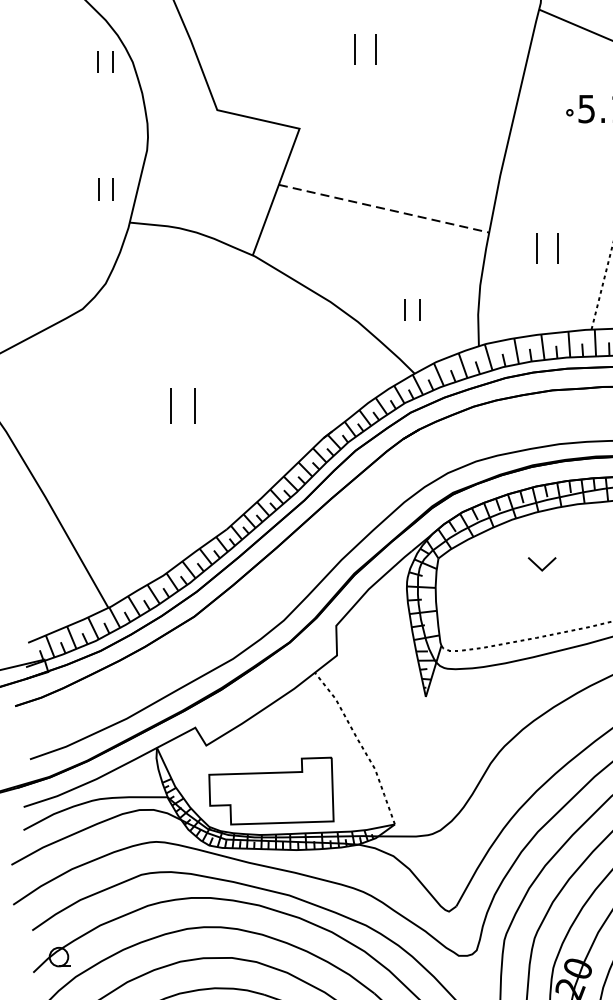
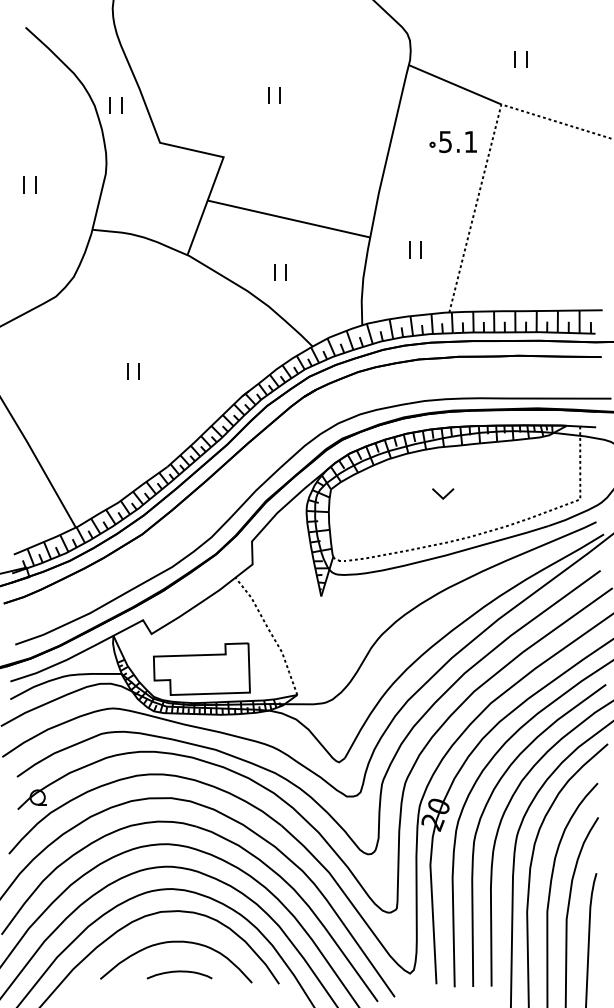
part: (365, 48) -> (274, 95), size x0.71
part: (105, 61) -> (115, 105), moved
part: (105, 188) -> (29, 184), moved
line: (384, 209) -> (289, 219), dashed -> solid
part: (547, 248) -> (415, 249), size x0.71
part: (411, 310) -> (280, 272), moved
part: (182, 405) -> (133, 371), size x0.62
part: (542, 563) -> (443, 493), moved

